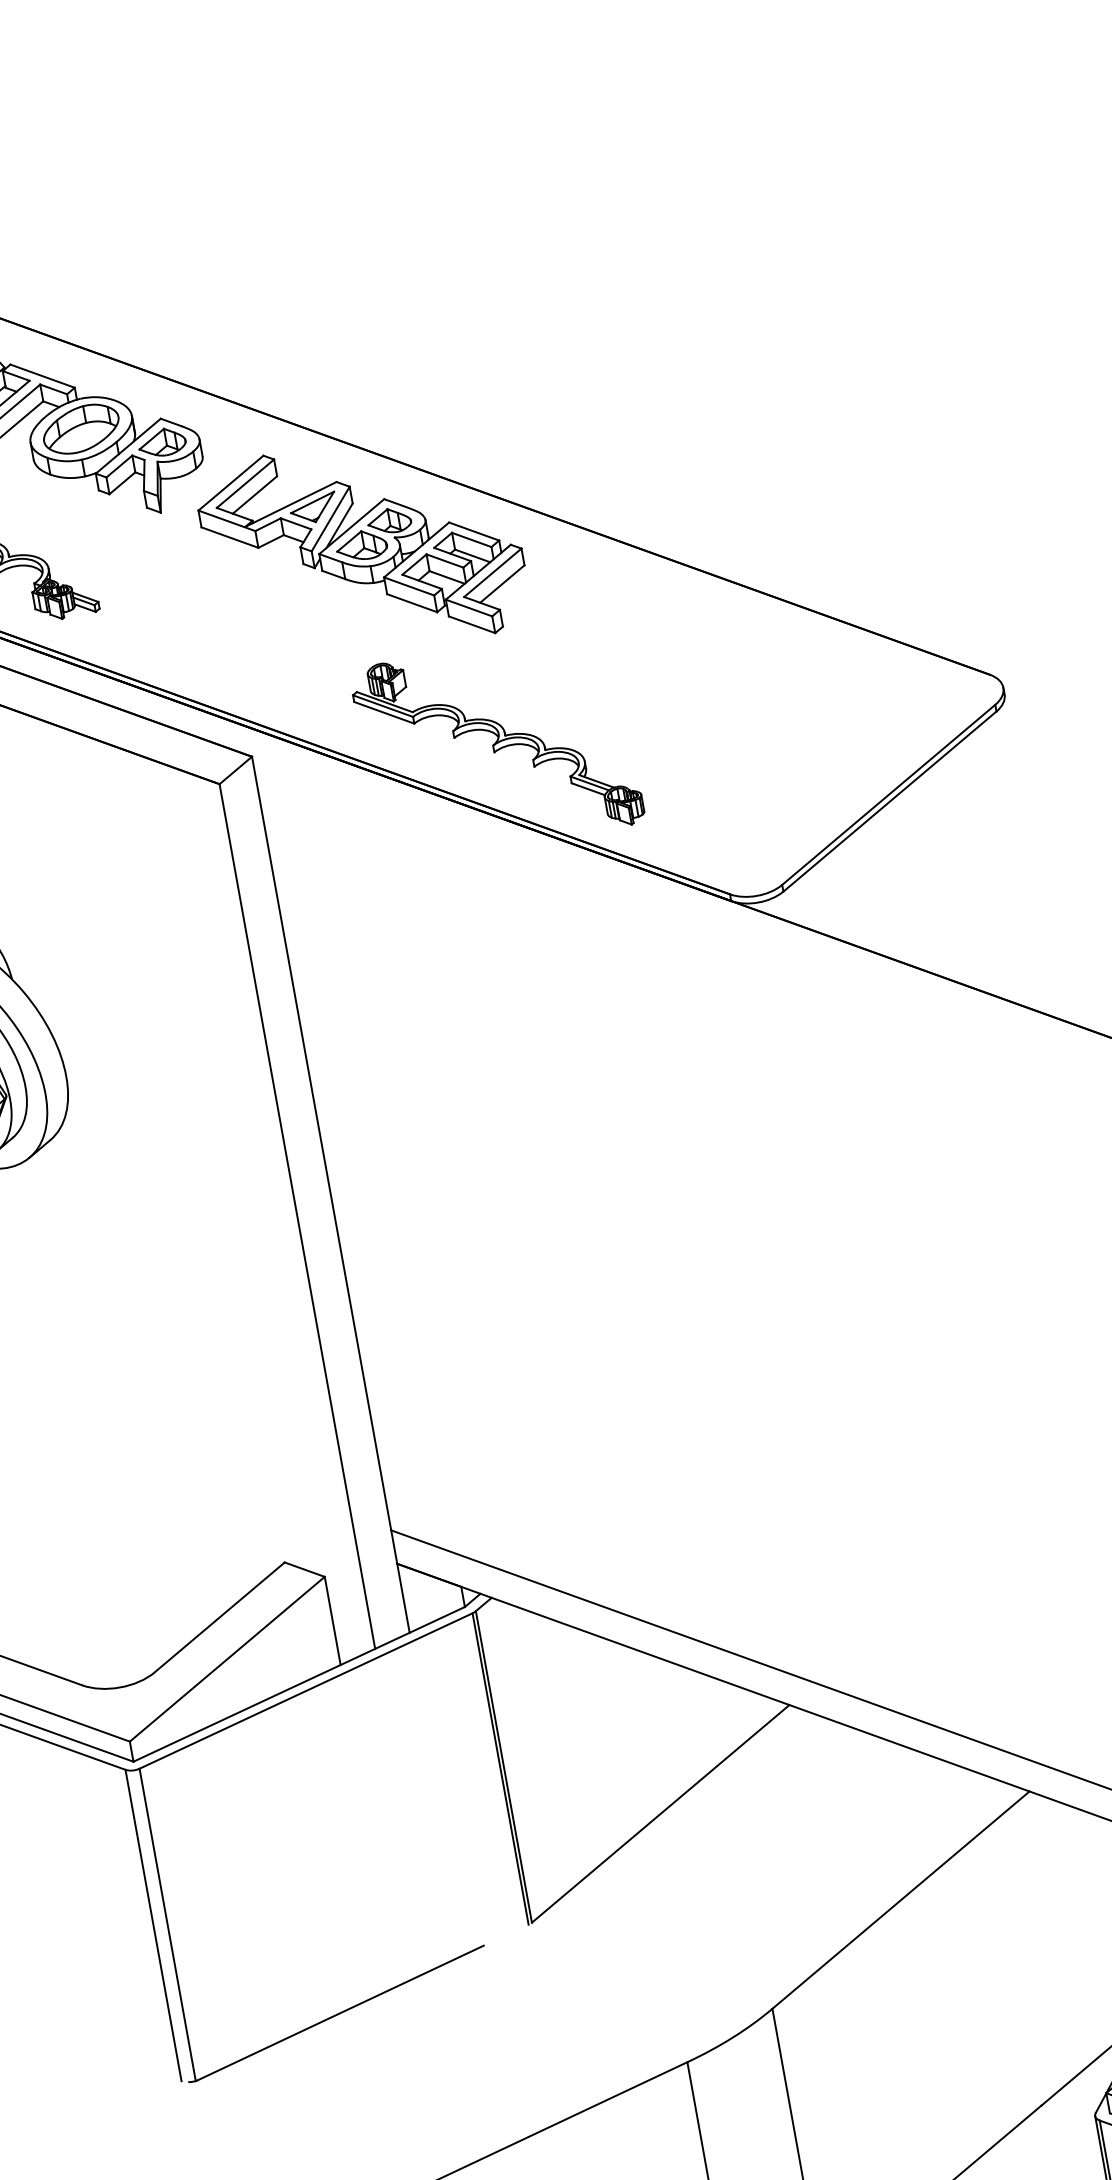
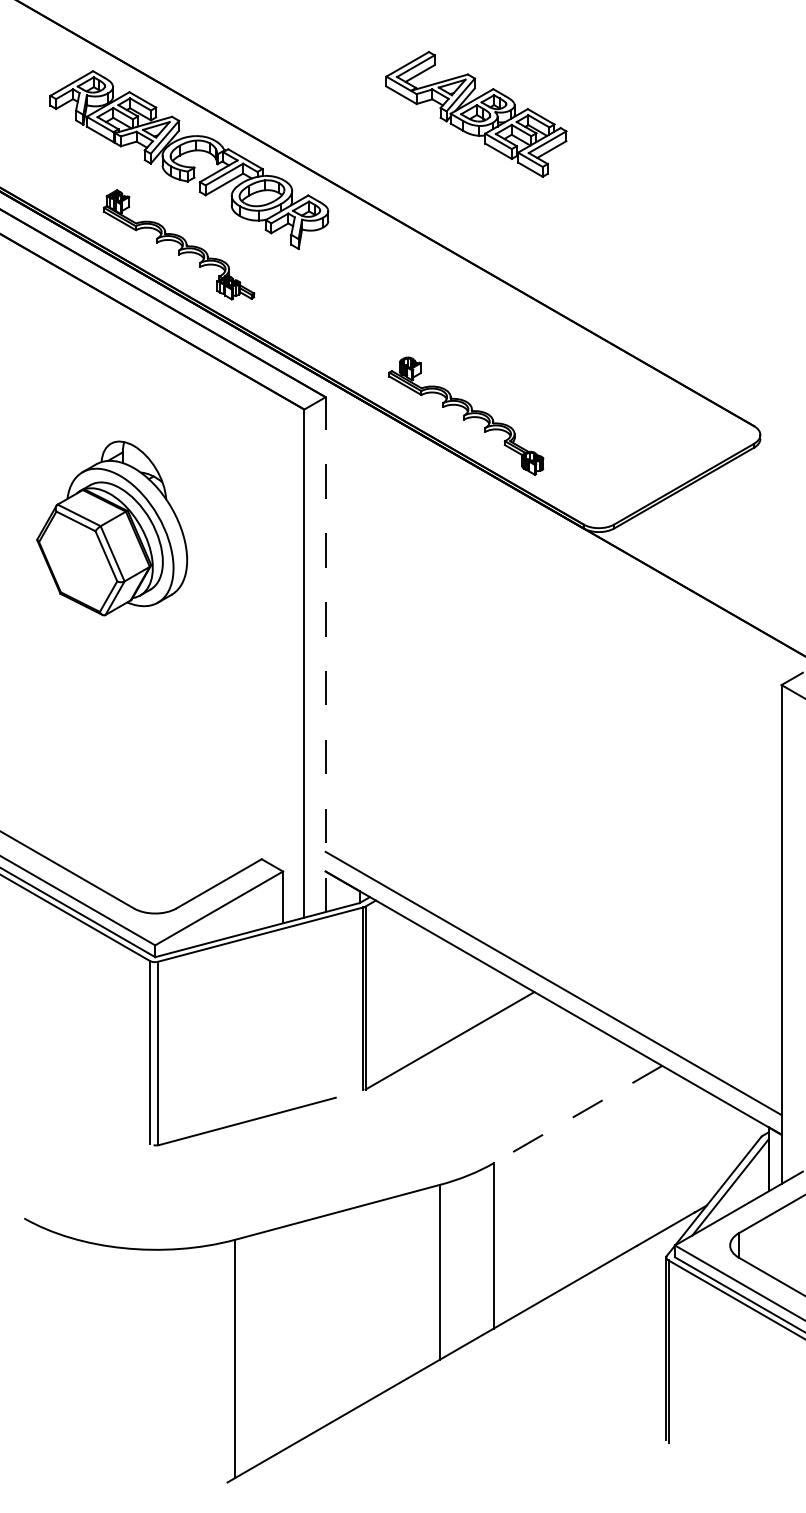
part: (363, 547) -> (476, 114), moved
line: (330, 1194) -> (325, 654), solid -> dashed
line: (900, 1900) -> (577, 1114), solid -> dashed

